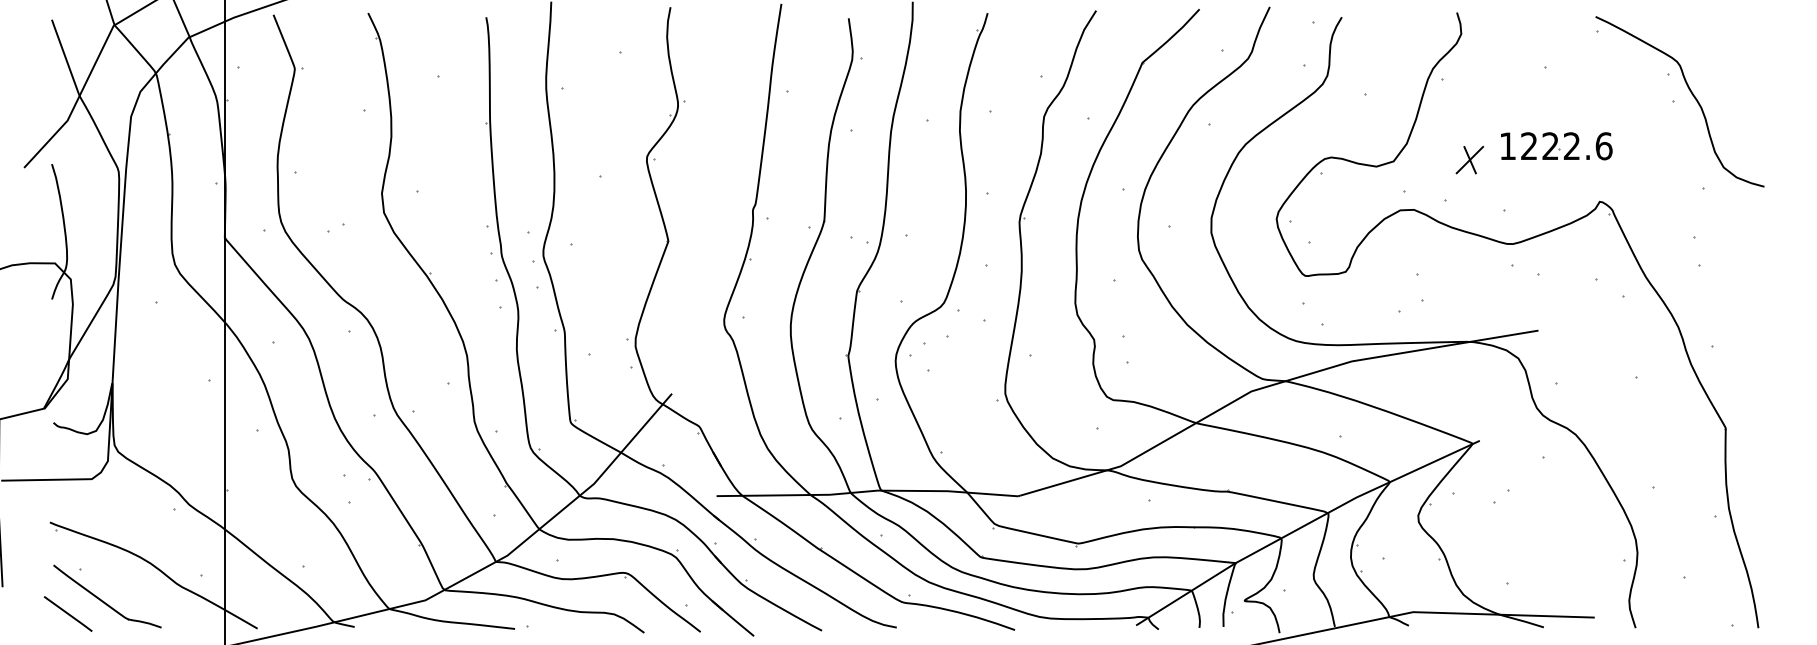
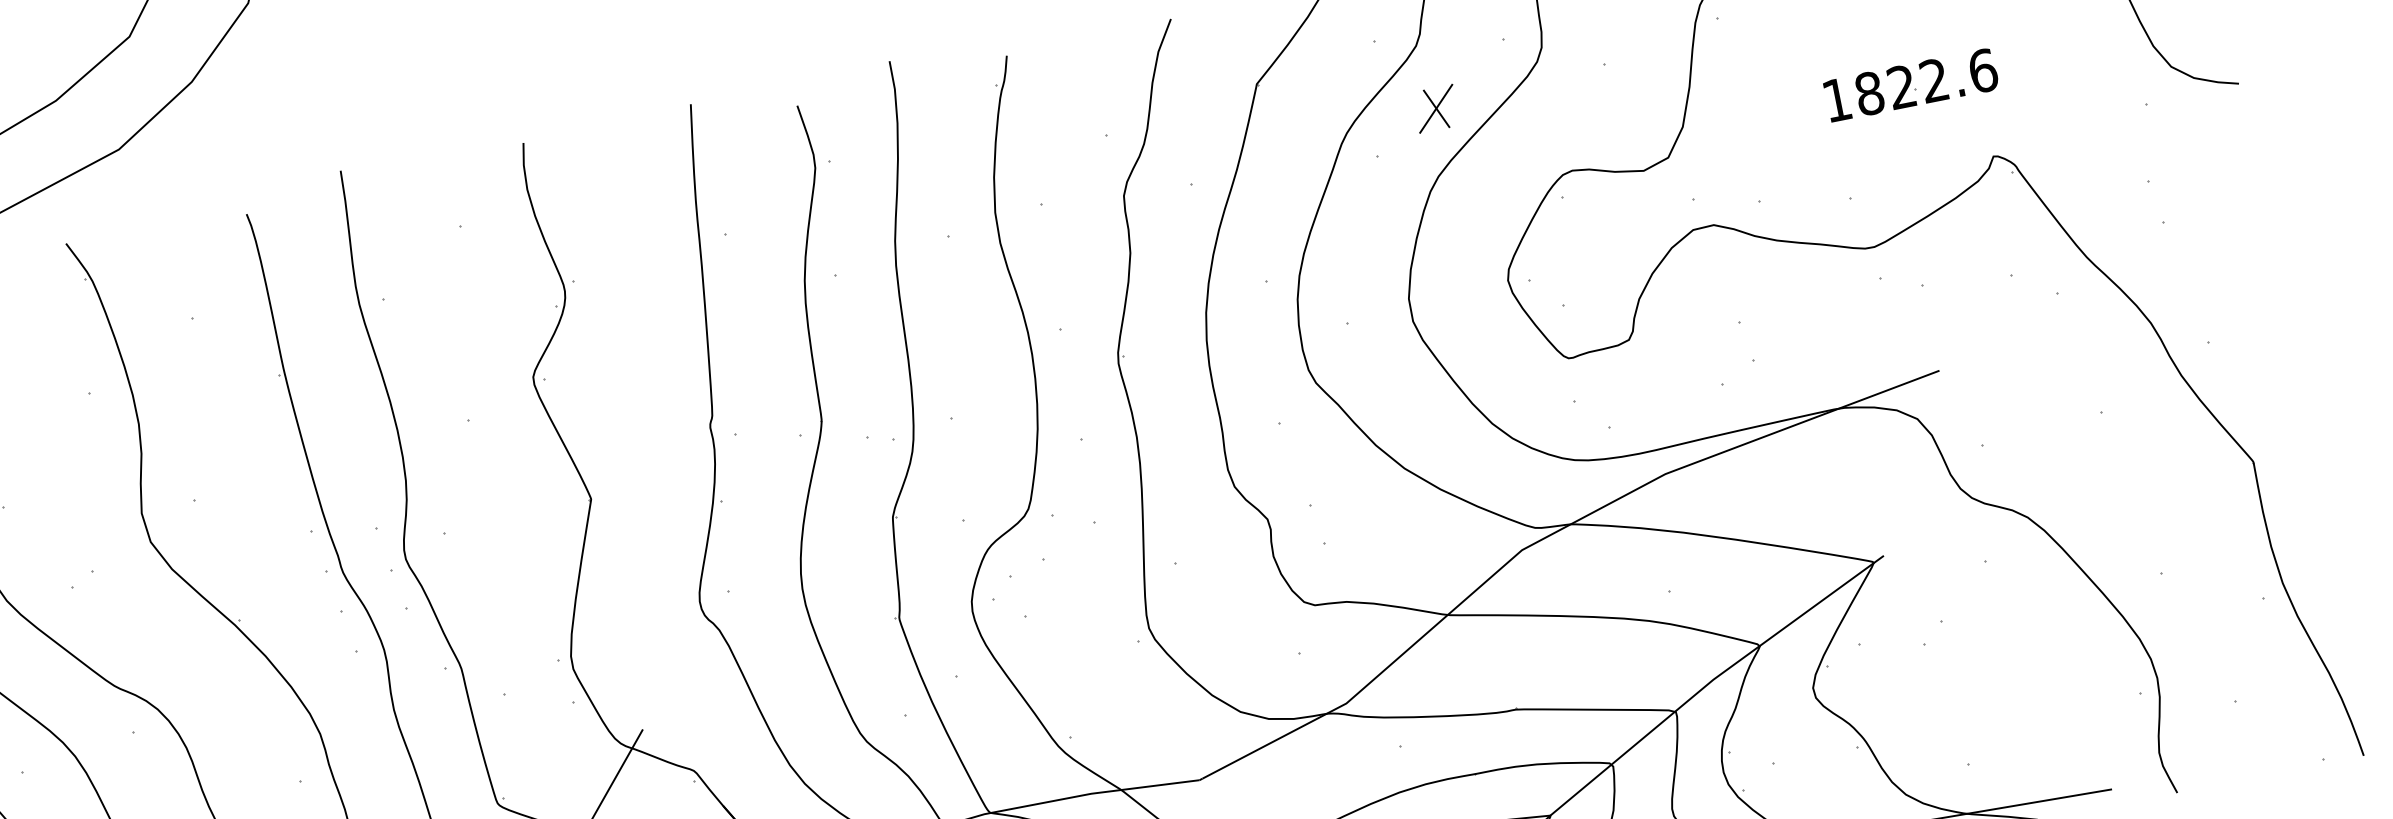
text: (1529, 146) -> (1869, 93), 1222.6 -> 1822.6
part: (1469, 160) -> (1435, 109), moved

